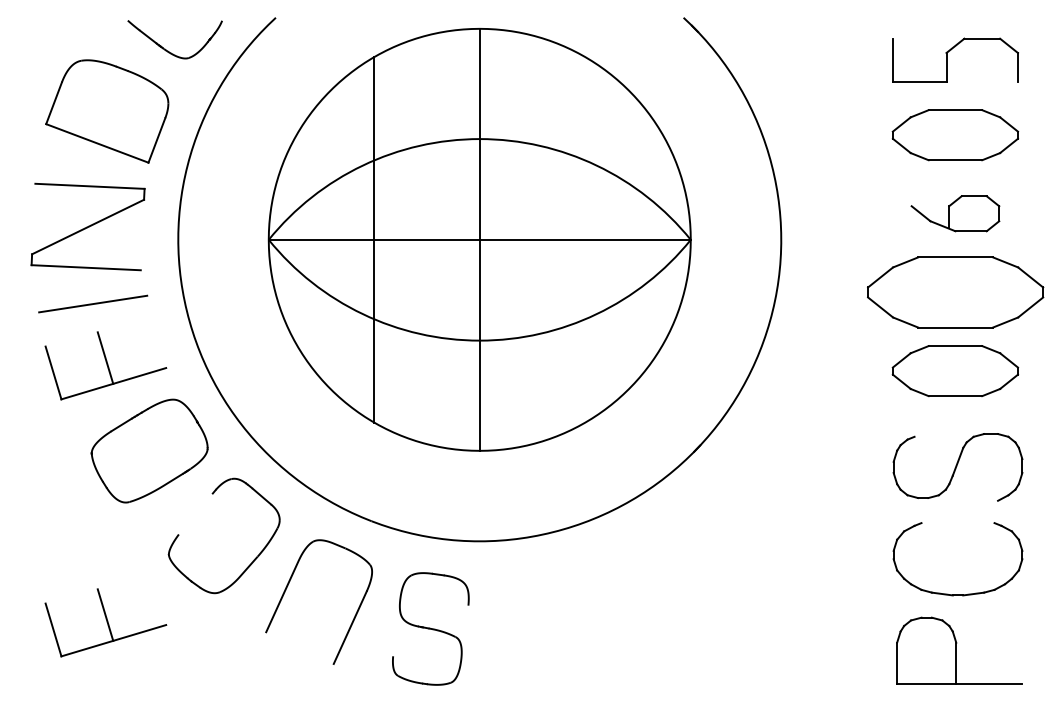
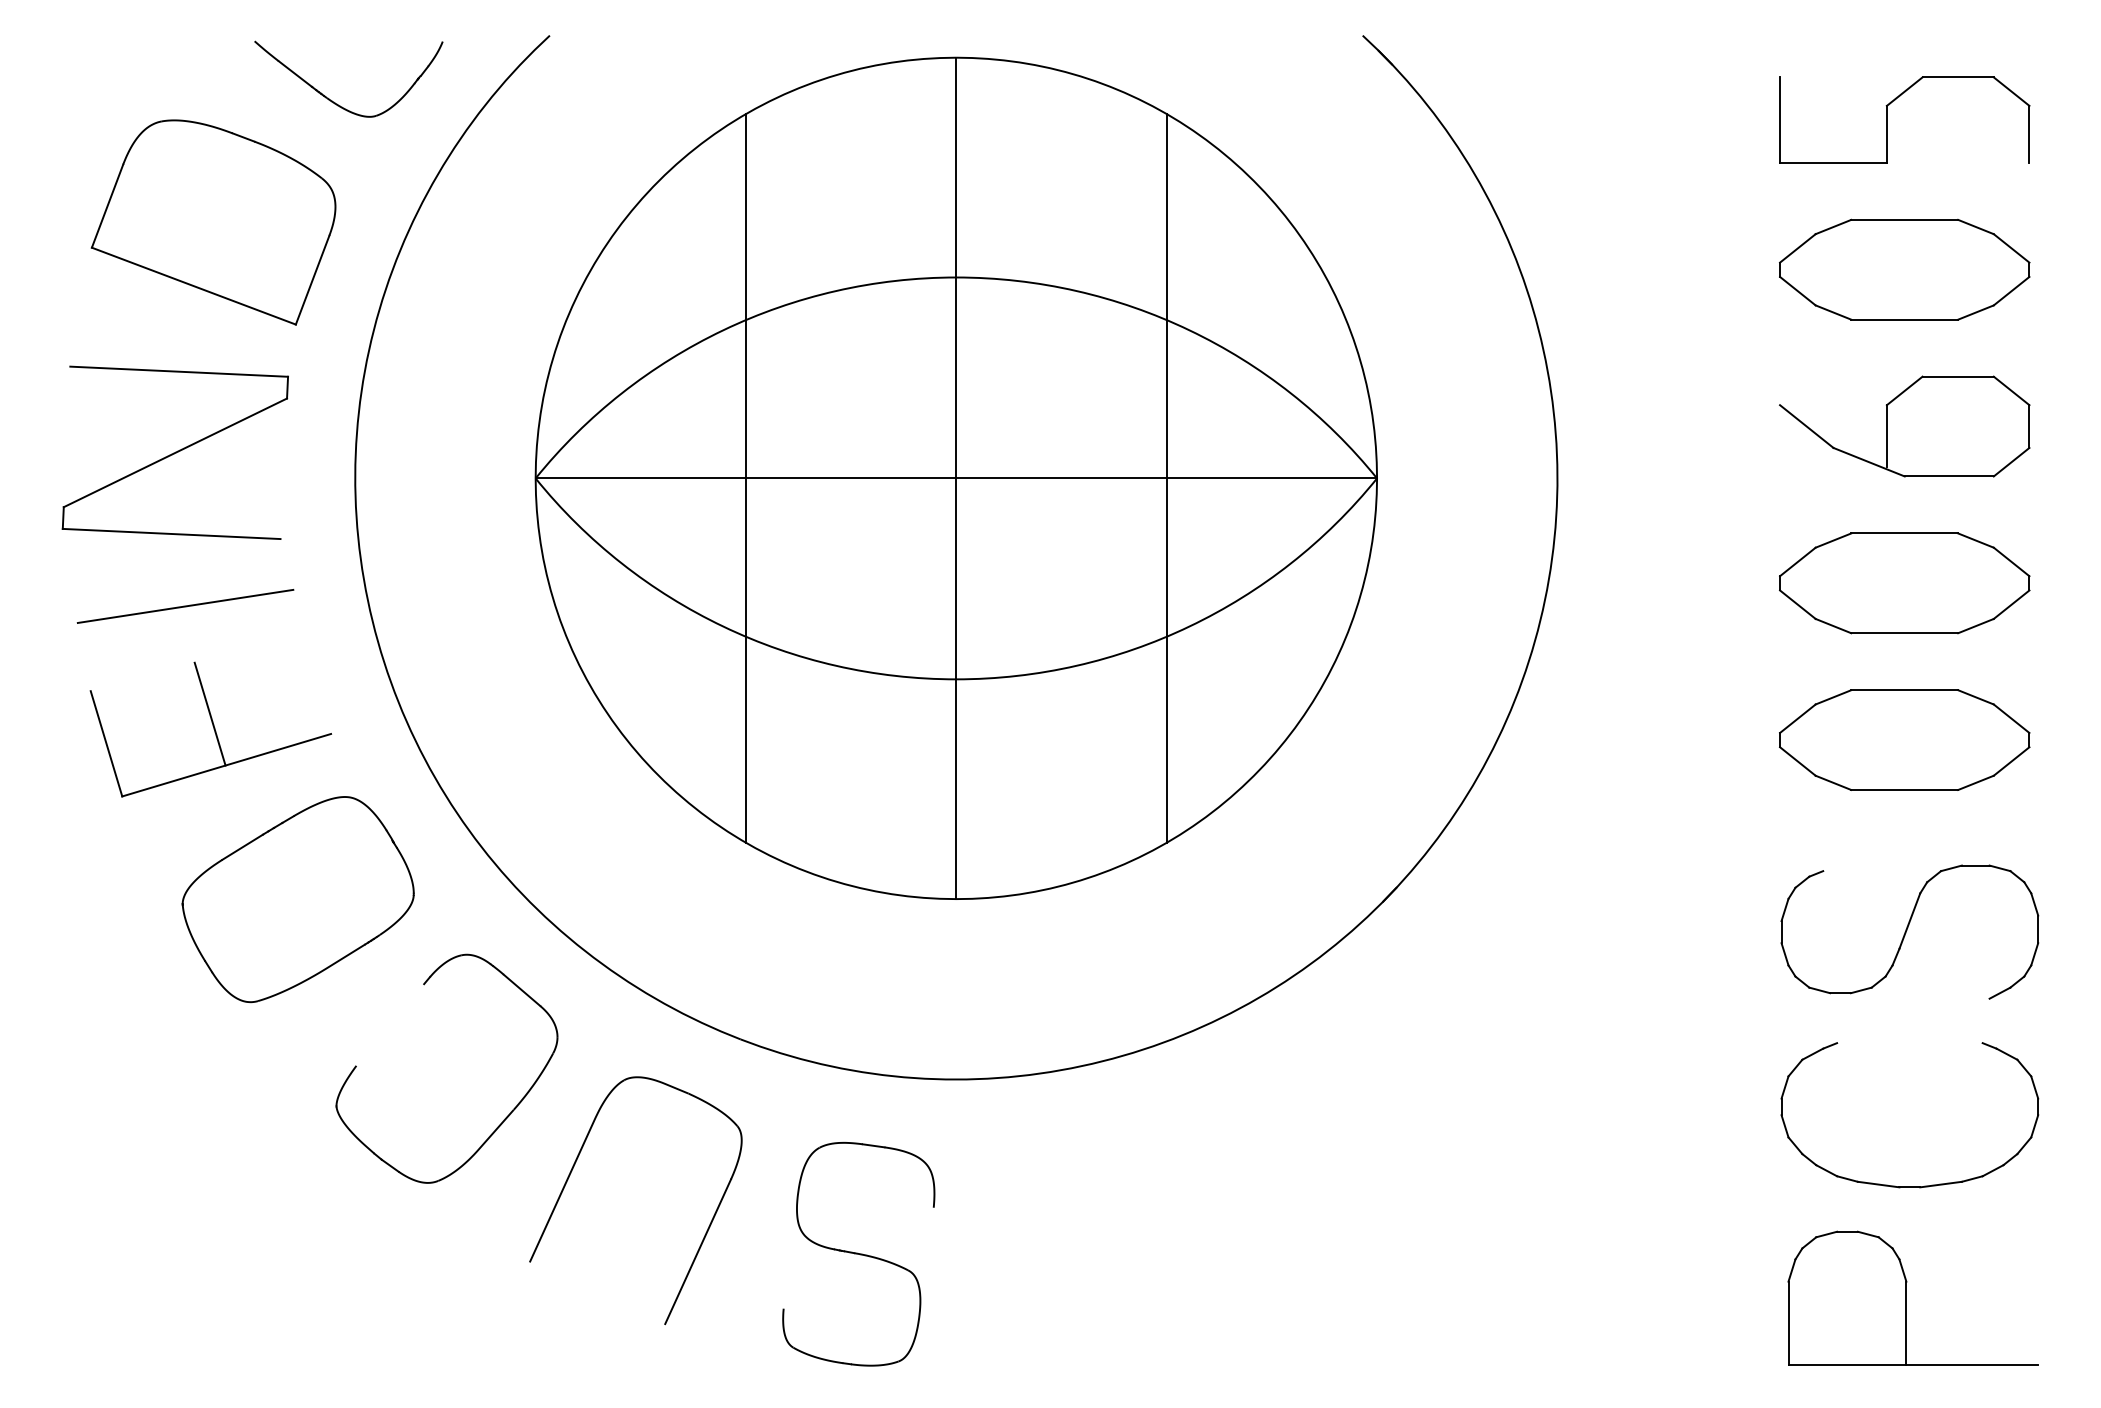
part: (955, 213) -> (1904, 425), size x1.43
line: (585, 239) -> (1167, 477), added
part: (954, 292) -> (1902, 583), size x0.71
part: (105, 622) -> (210, 1241), removed

